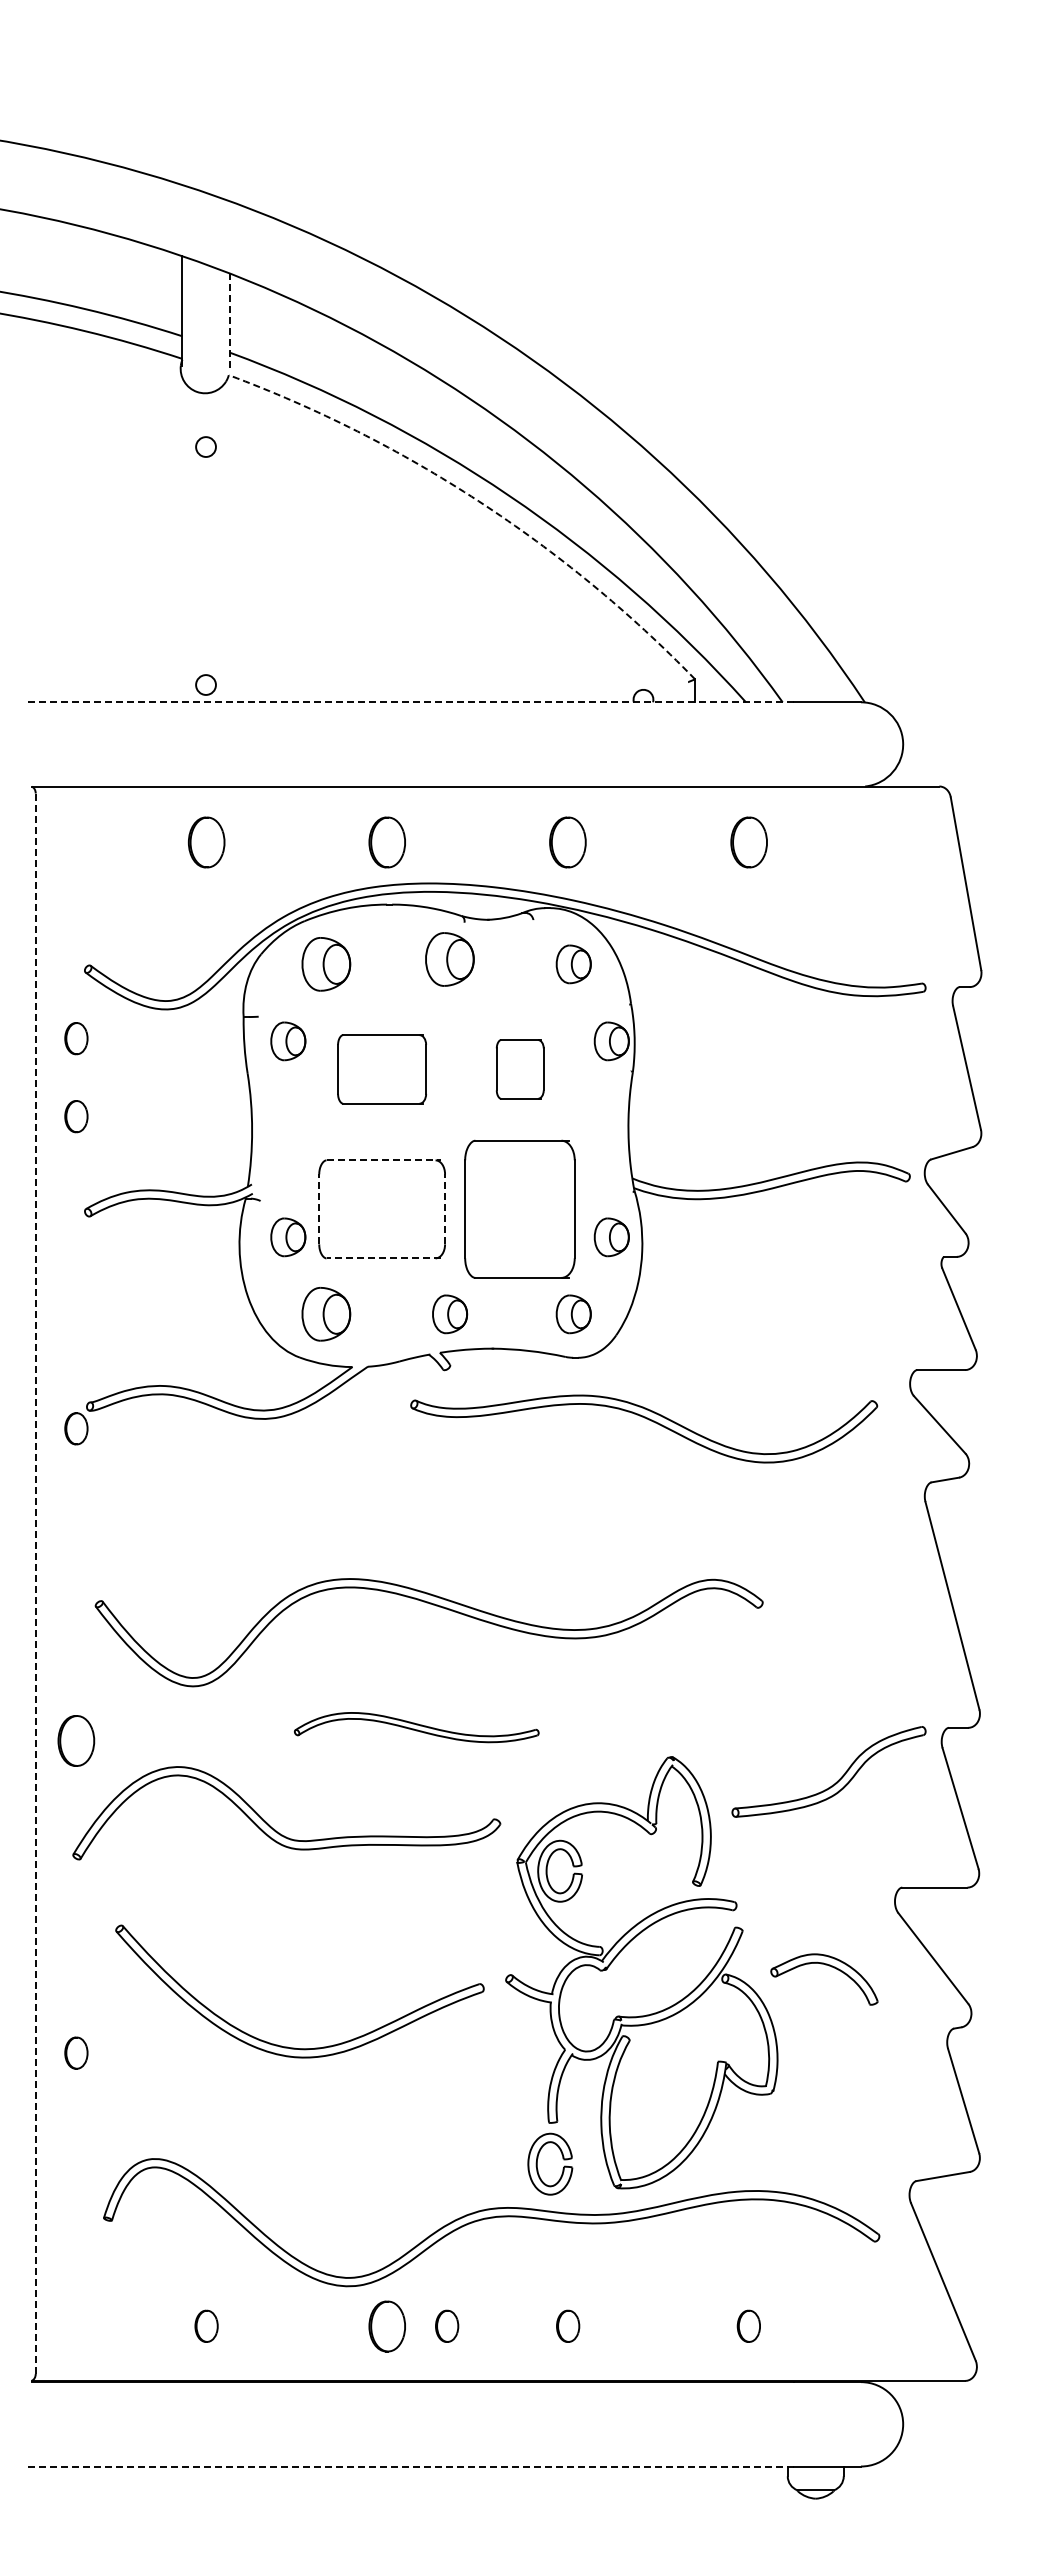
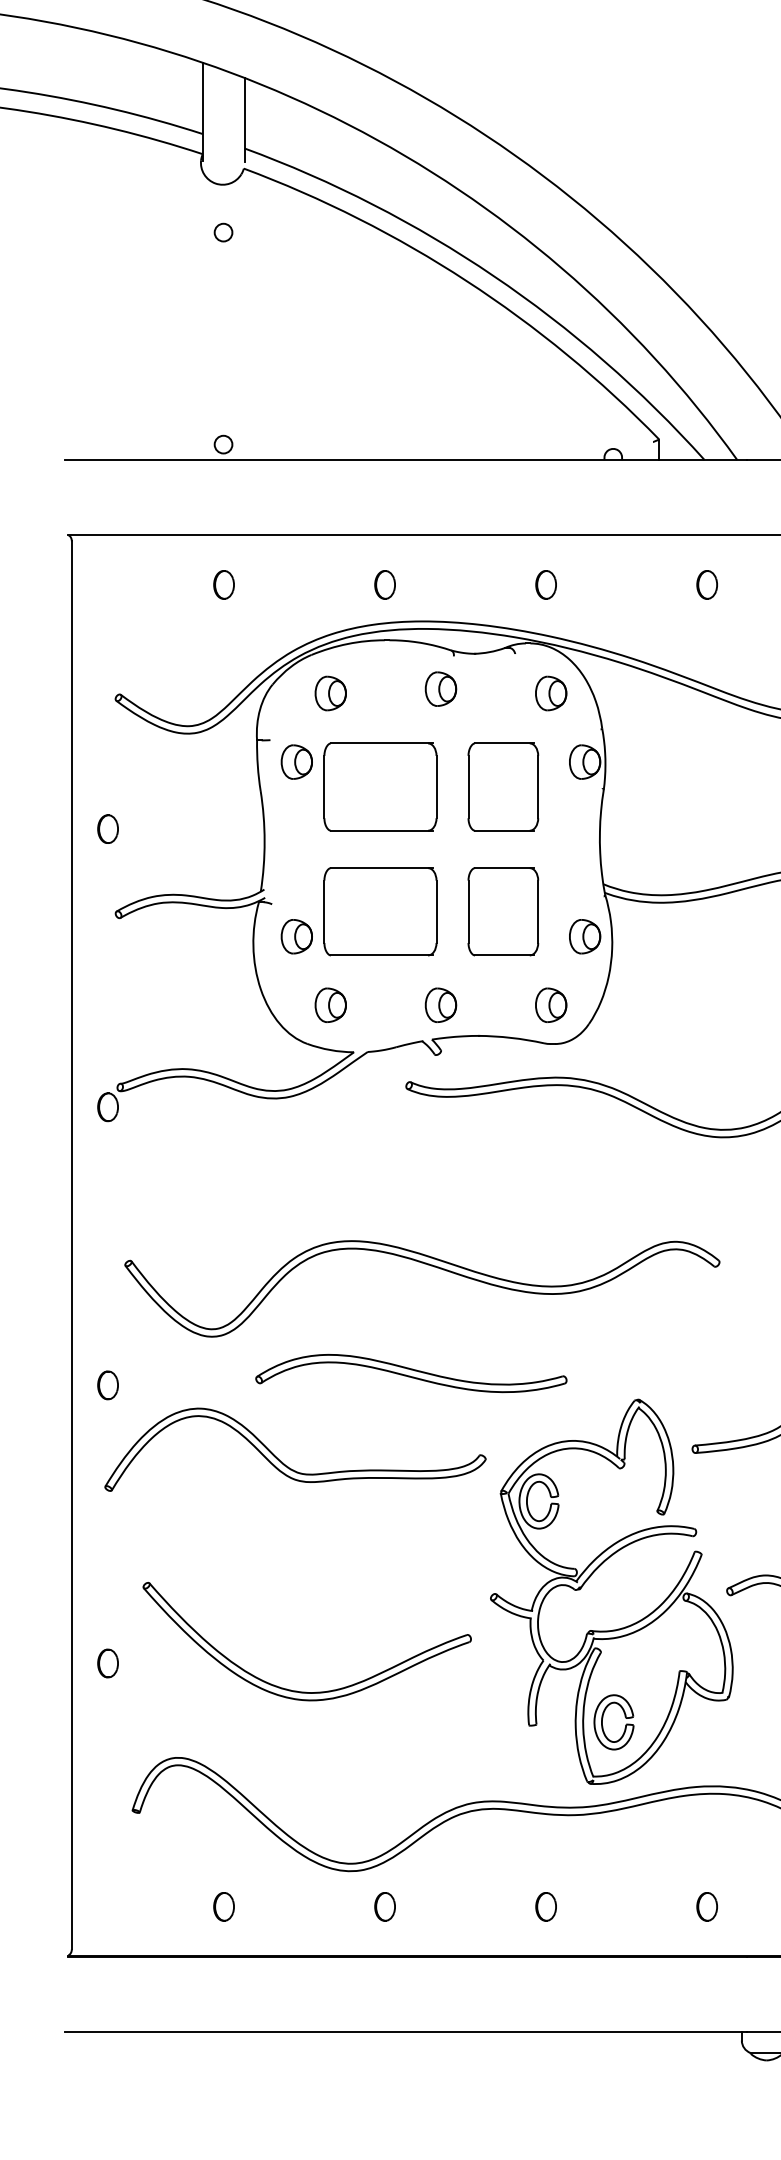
line: (229, 321) -> (244, 120), dashed -> solid
arc: (478, 501) -> (466, 281), dashed -> solid
line: (410, 702) -> (405, 460), dashed -> solid
part: (206, 842) -> (223, 584), size x0.62
part: (387, 842) -> (385, 584), size x0.62
part: (568, 842) -> (546, 584), size x0.62
part: (748, 842) -> (706, 584), size x0.62
part: (450, 959) -> (441, 689), size x0.71
part: (326, 964) -> (330, 693), size x0.71
part: (76, 1038) -> (108, 759), removed
part: (381, 1069) -> (379, 787), size x1.43
part: (520, 1069) -> (503, 787), size x1.67
line: (384, 1160) -> (382, 868), dashed -> solid
line: (319, 1209) -> (324, 911), dashed -> solid
line: (445, 1209) -> (436, 911), dashed -> solid
part: (520, 1209) -> (503, 911), size x0.71
line: (383, 1258) -> (381, 955), dashed -> solid
part: (326, 1314) -> (330, 1005), size x0.71
line: (35, 1584) -> (71, 1245), dashed -> solid
part: (416, 1727) -> (411, 1373), size x1.43
part: (76, 1740) -> (108, 1384), size x0.62
part: (294, 2047) -> (302, 1691), moved
part: (538, 2158) -> (603, 1717), moved
part: (387, 2325) -> (385, 1906), size x0.62
part: (447, 2325) -> (438, 1906), removed
line: (410, 2466) -> (405, 2031), dashed -> solid

